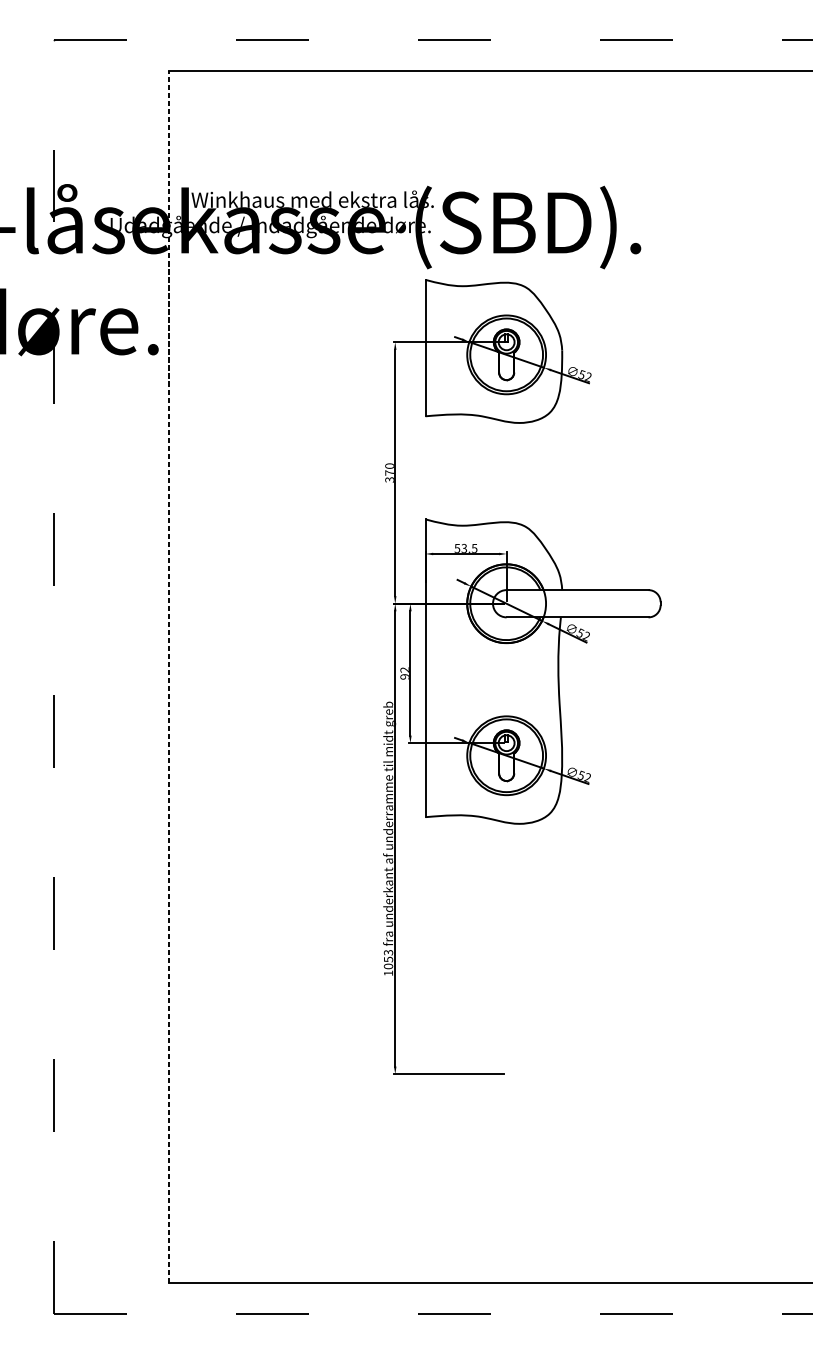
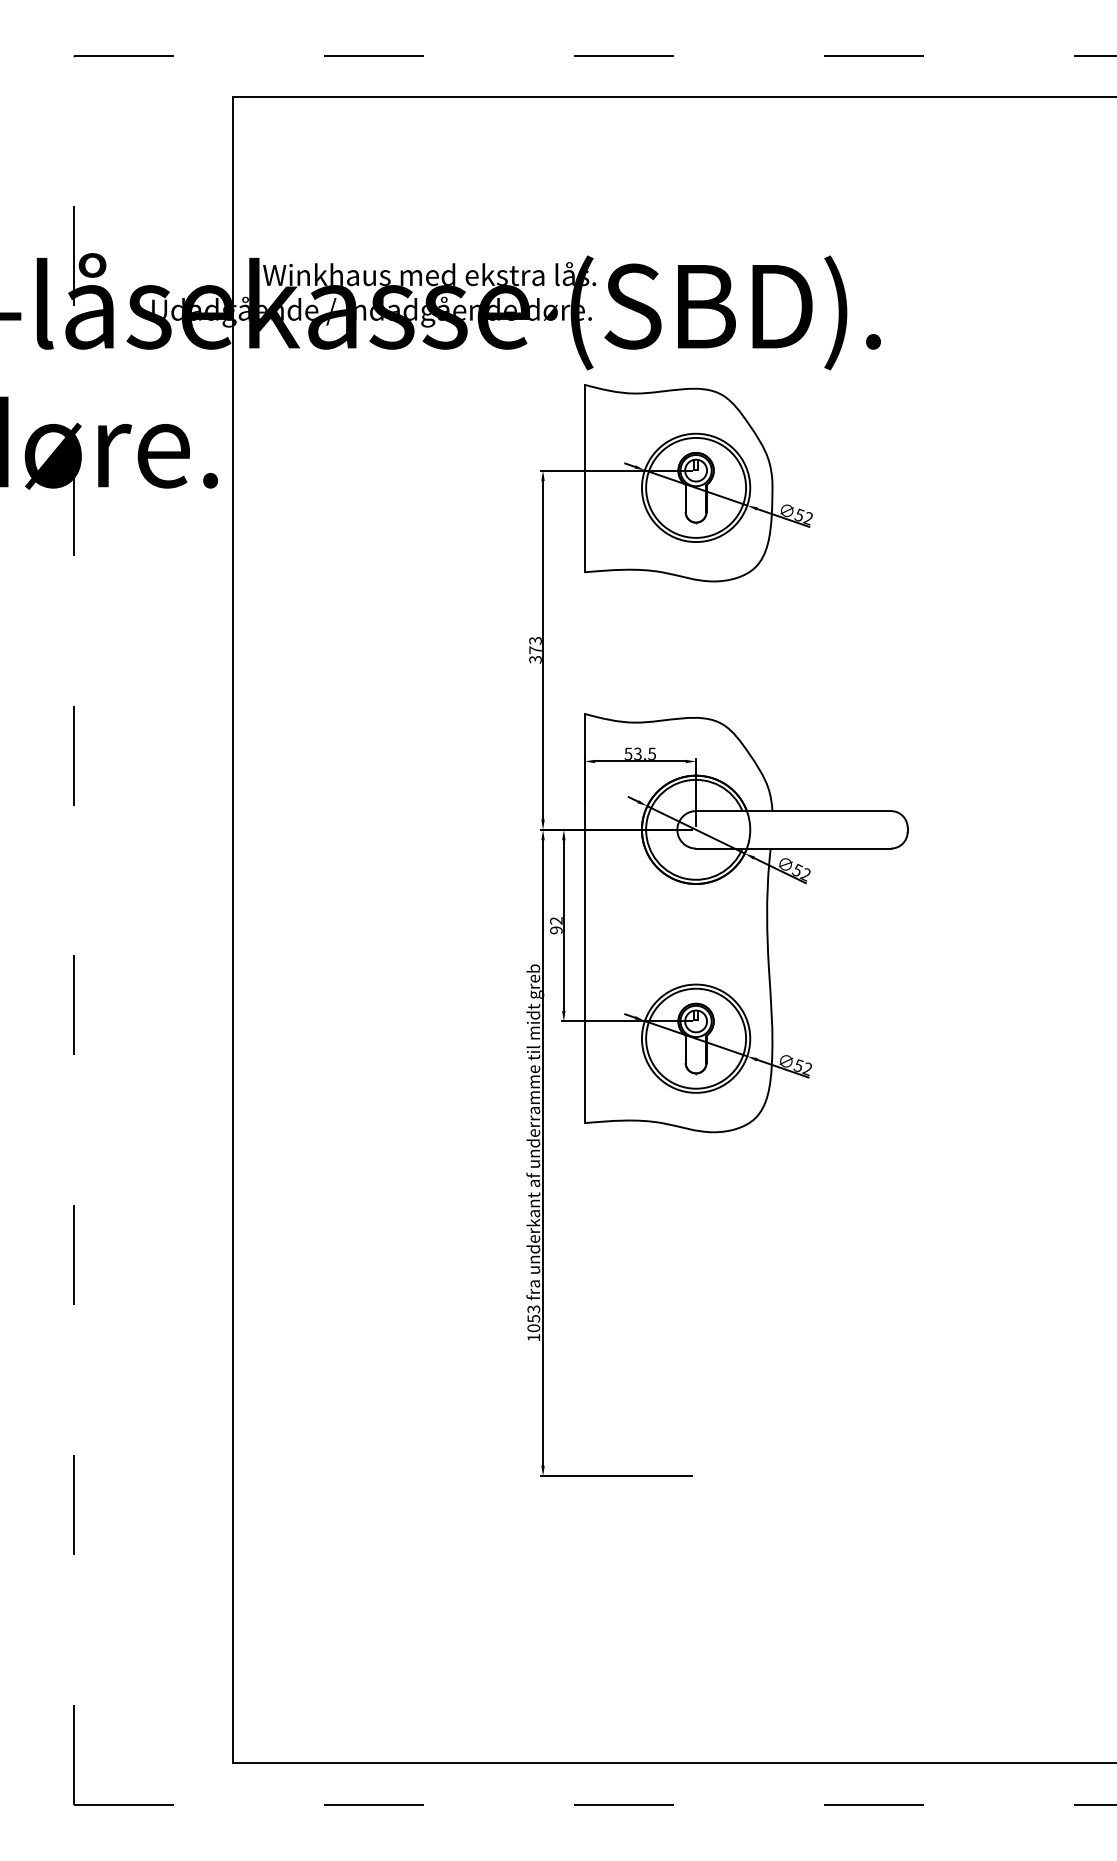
text: (389, 465) -> (535, 640), 370 -> 373
line: (169, 676) -> (232, 929), dashed -> solid

